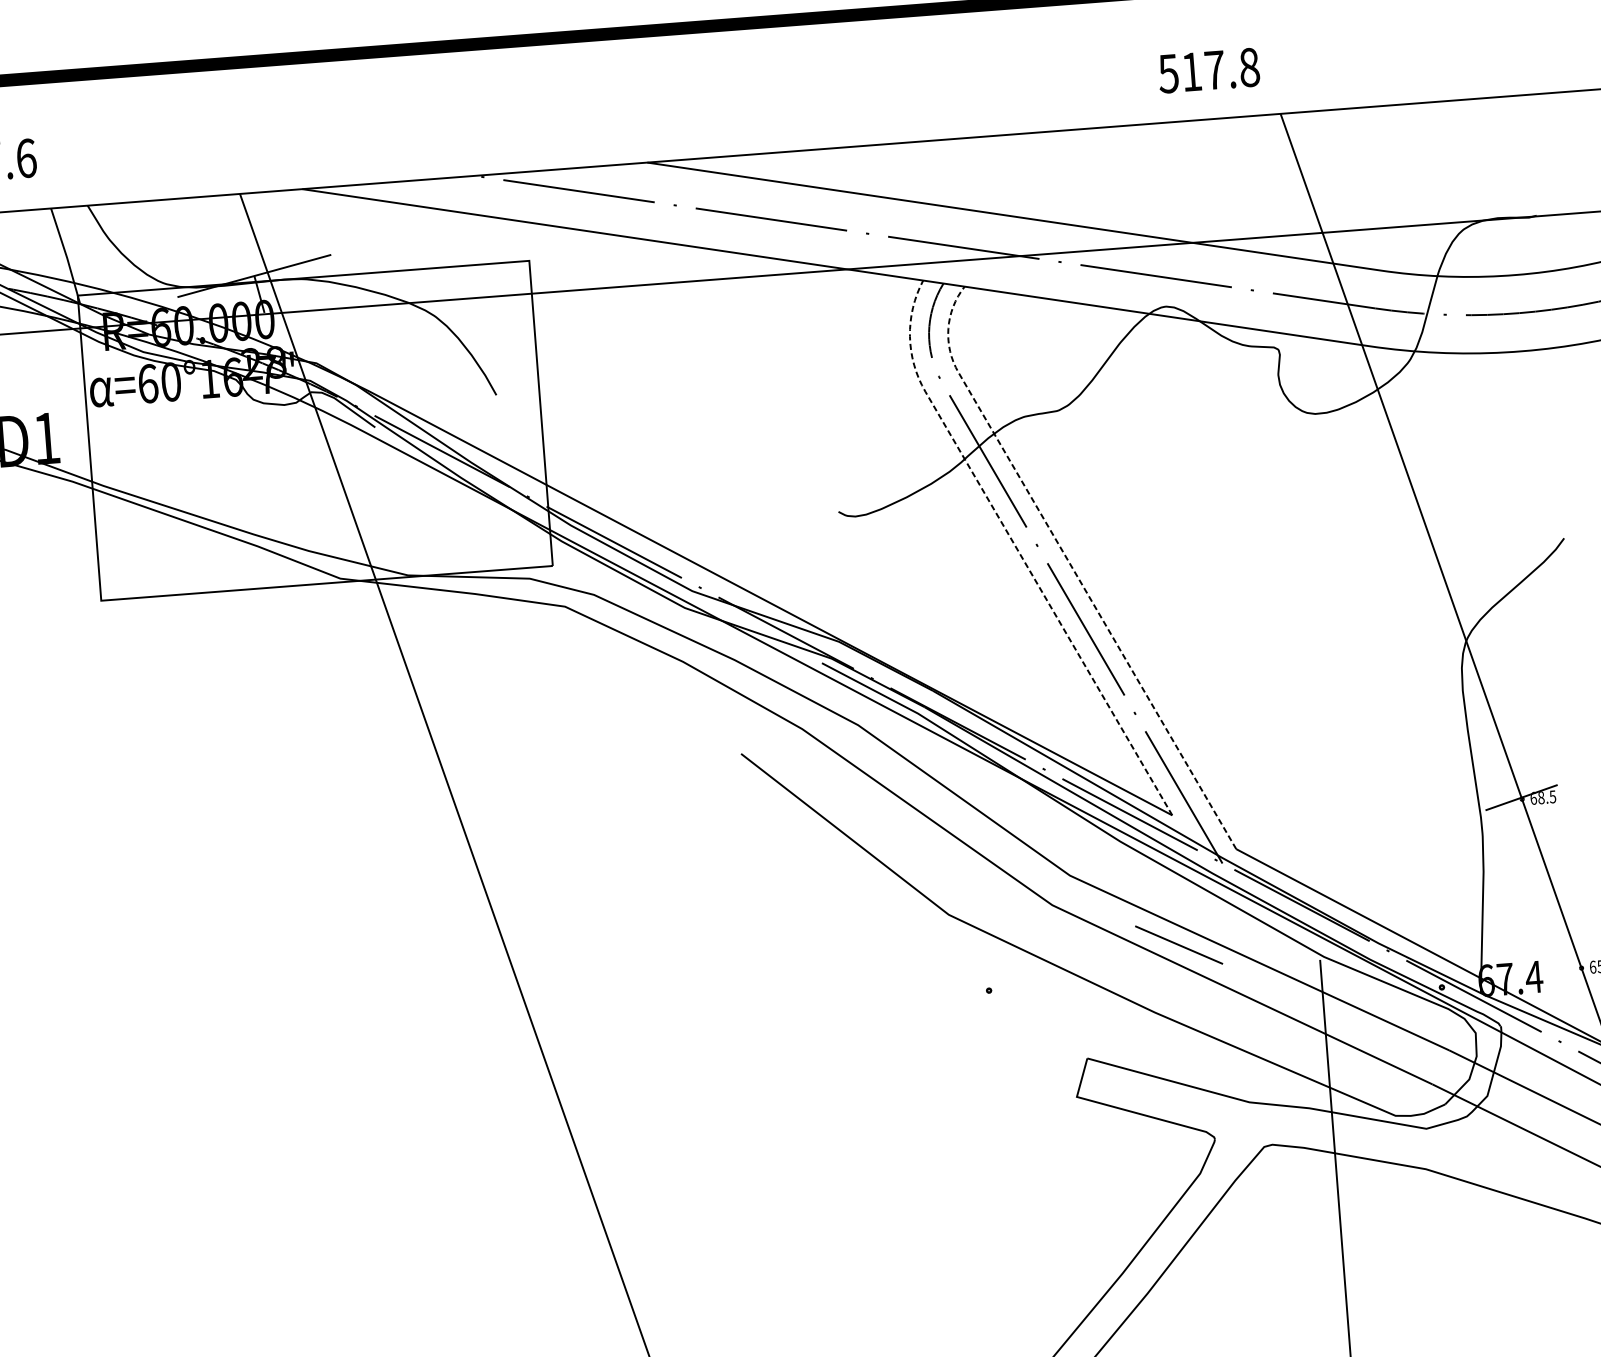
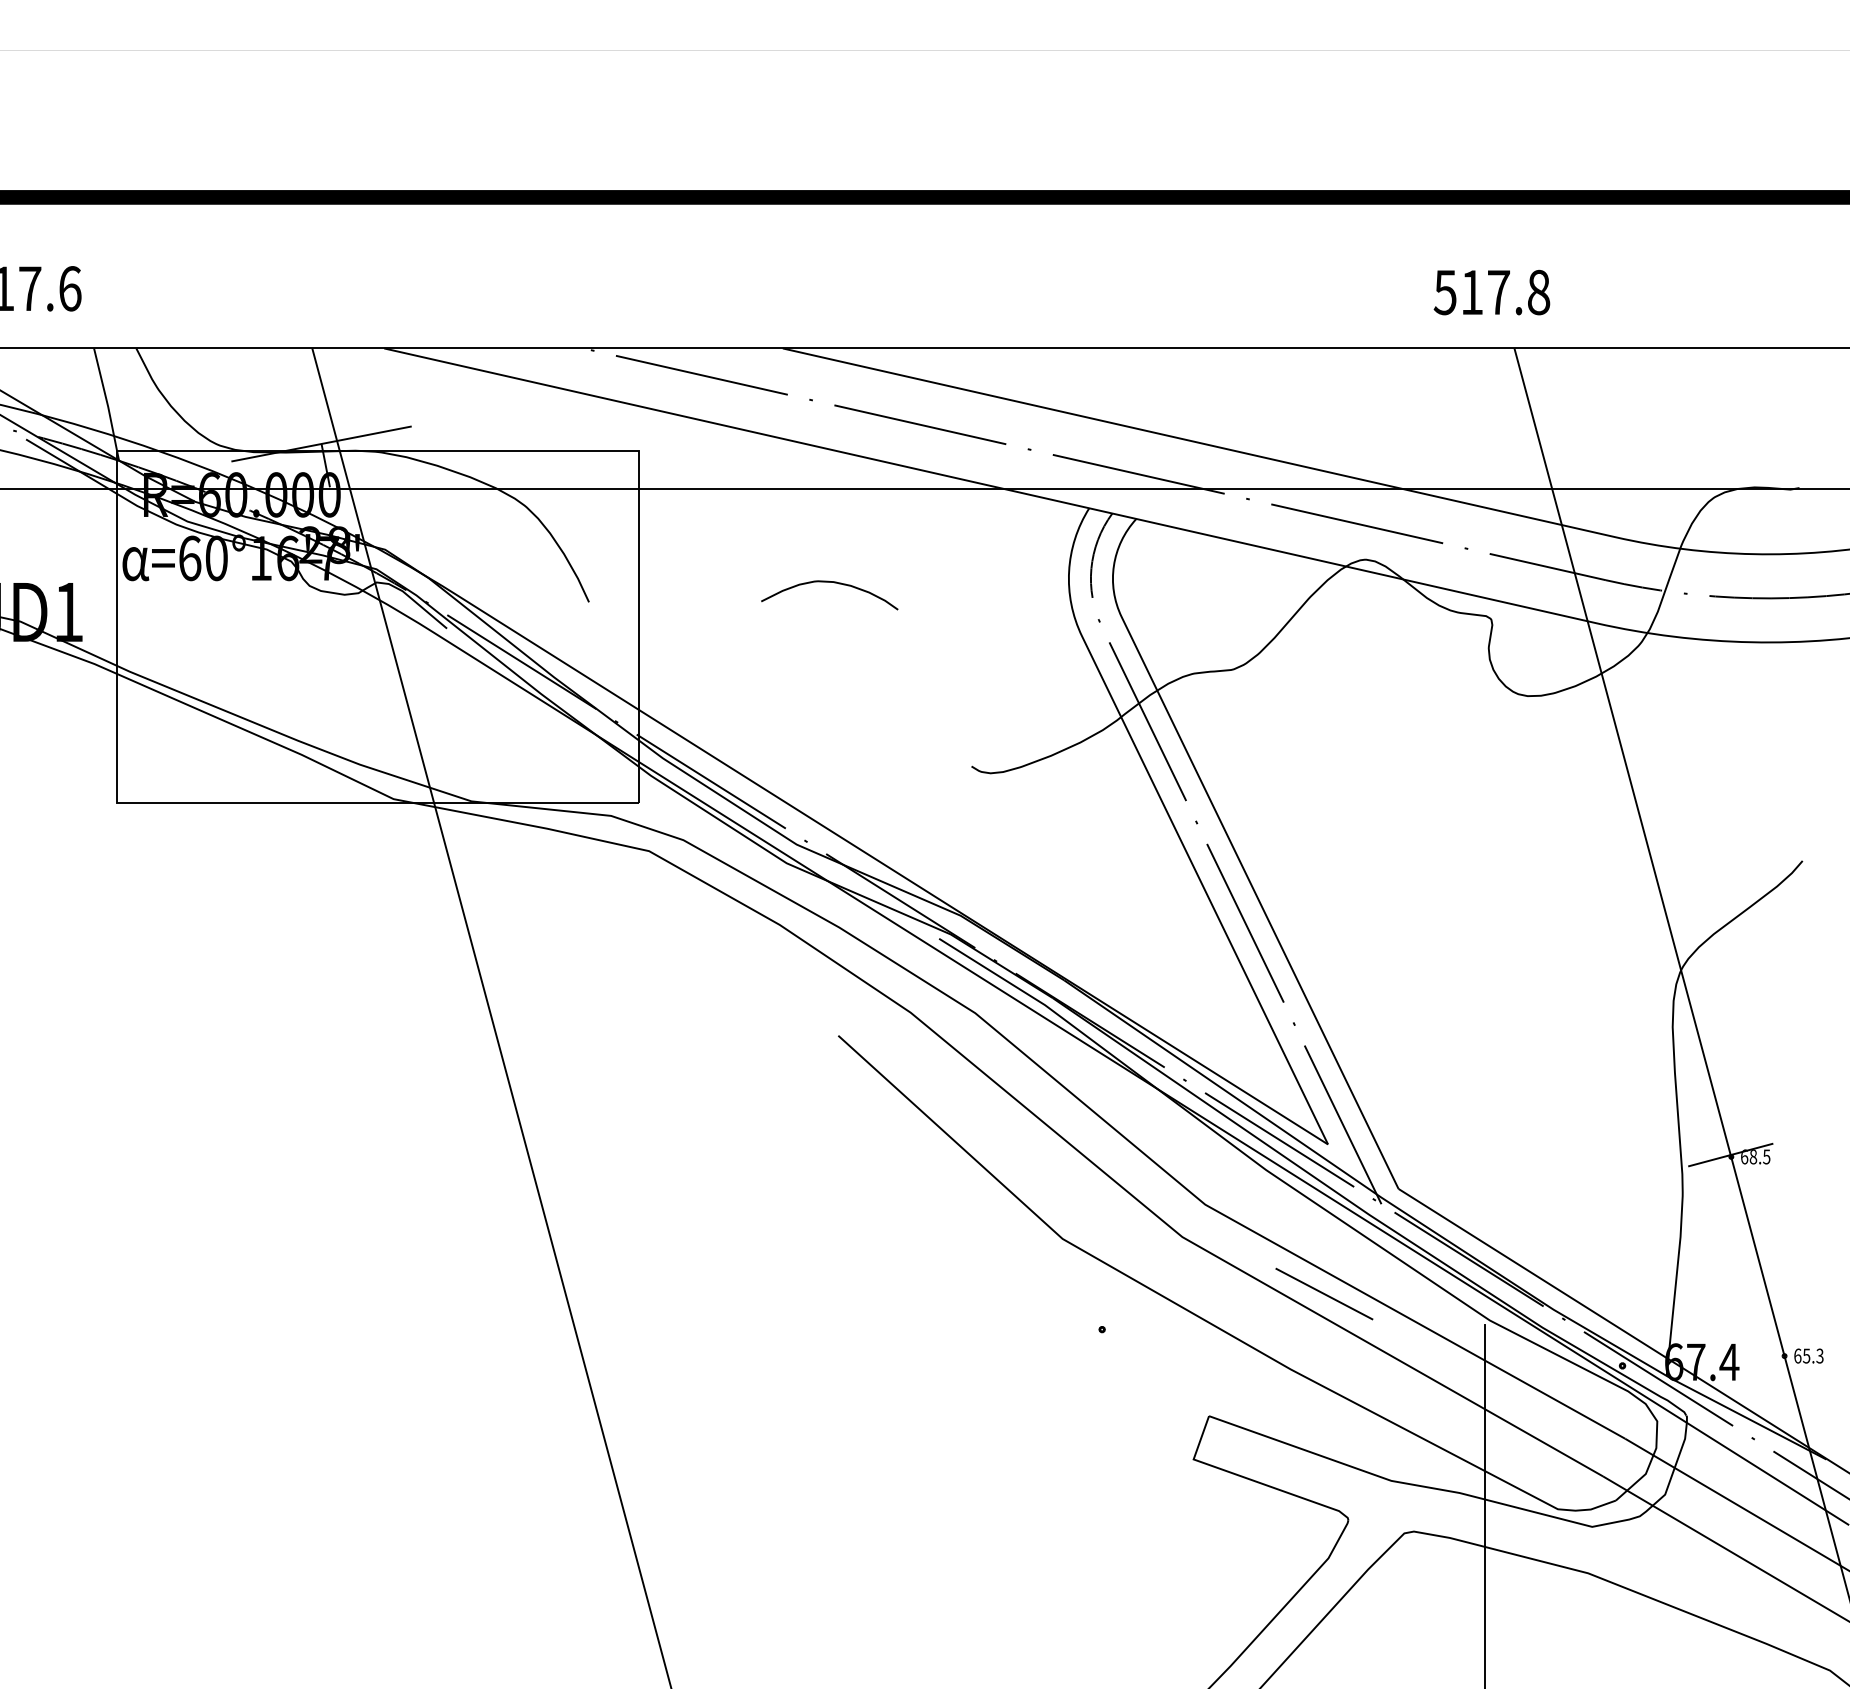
text: (1208, 70) -> (1491, 292), moved
curve: (703, 362) -> (829, 582), added
line: (1014, 543) -> (1170, 818), dashed -> solid
line: (1069, 562) -> (1232, 845), dashed -> solid

